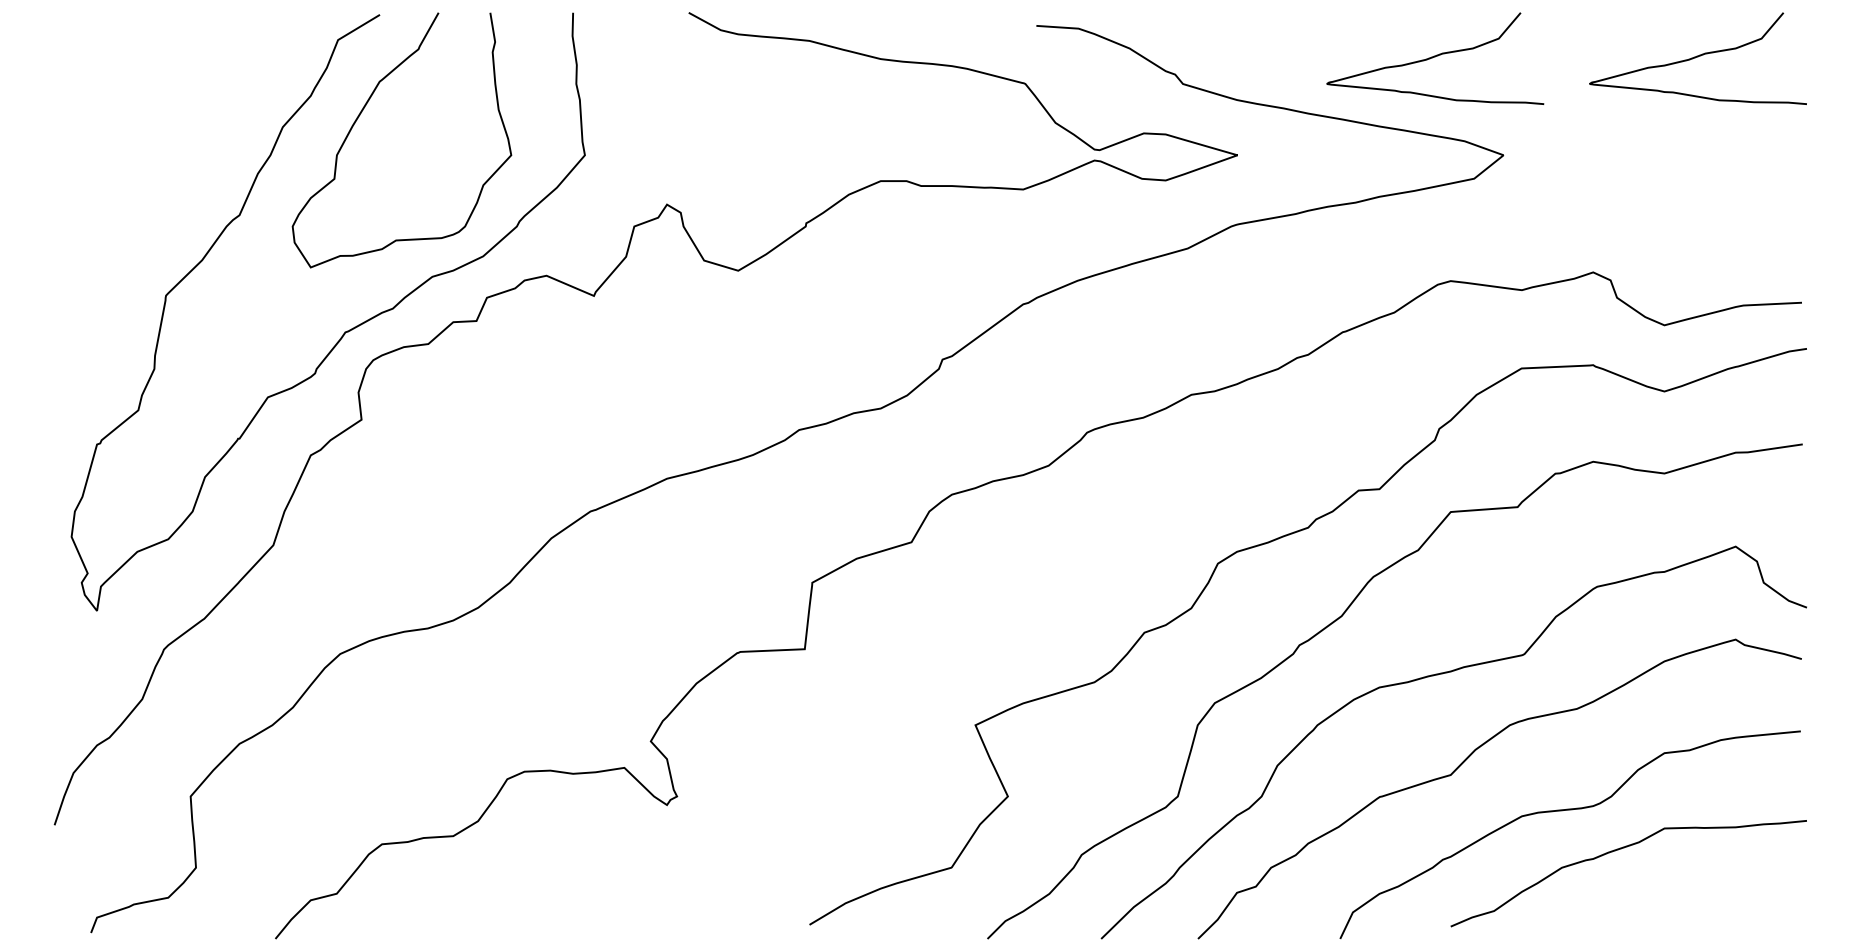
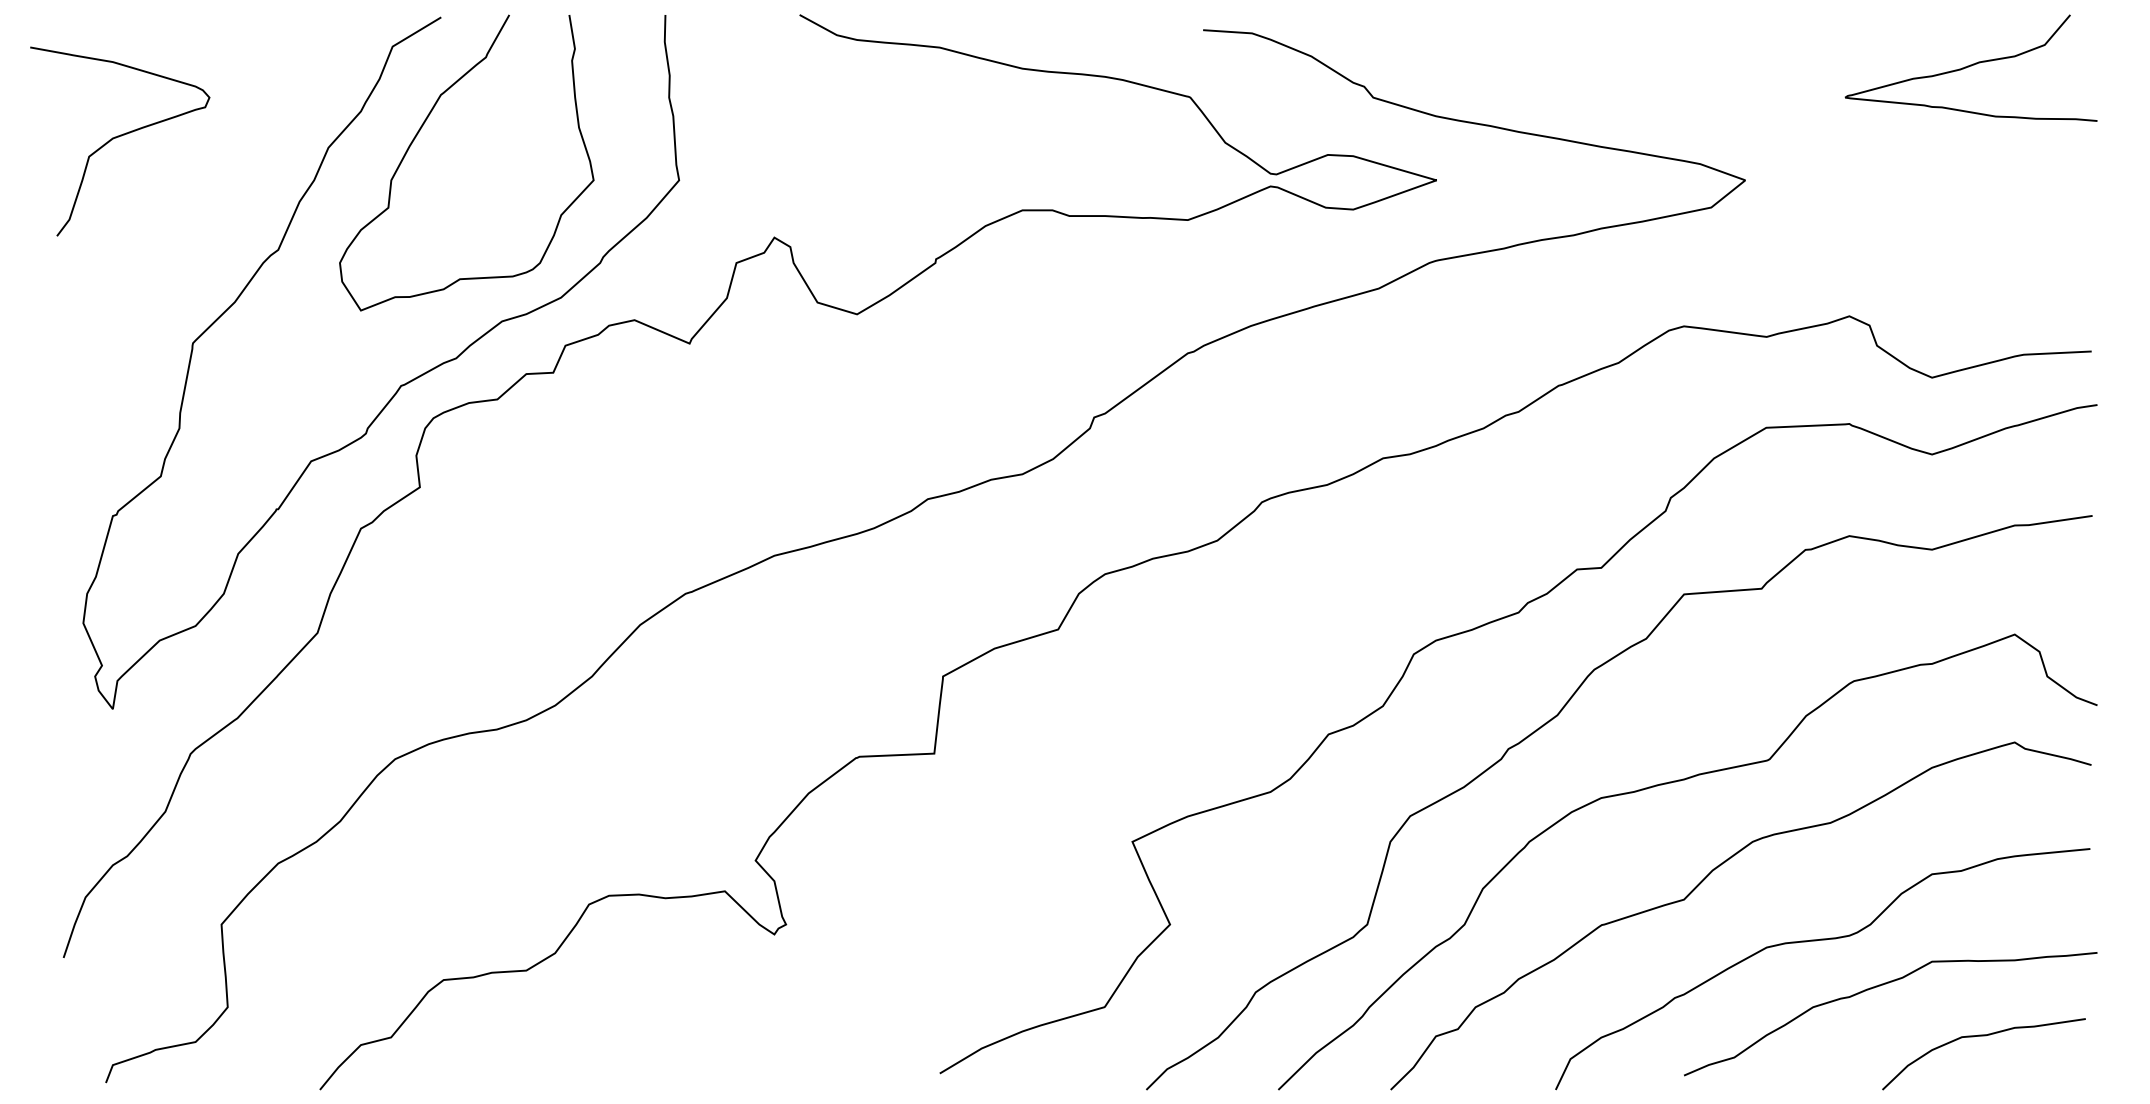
curve: (1434, 57) -> (1665, 66), removed
curve: (102, 118) -> (119, 137), added
curve: (1708, 892) -> (1983, 1036), added

